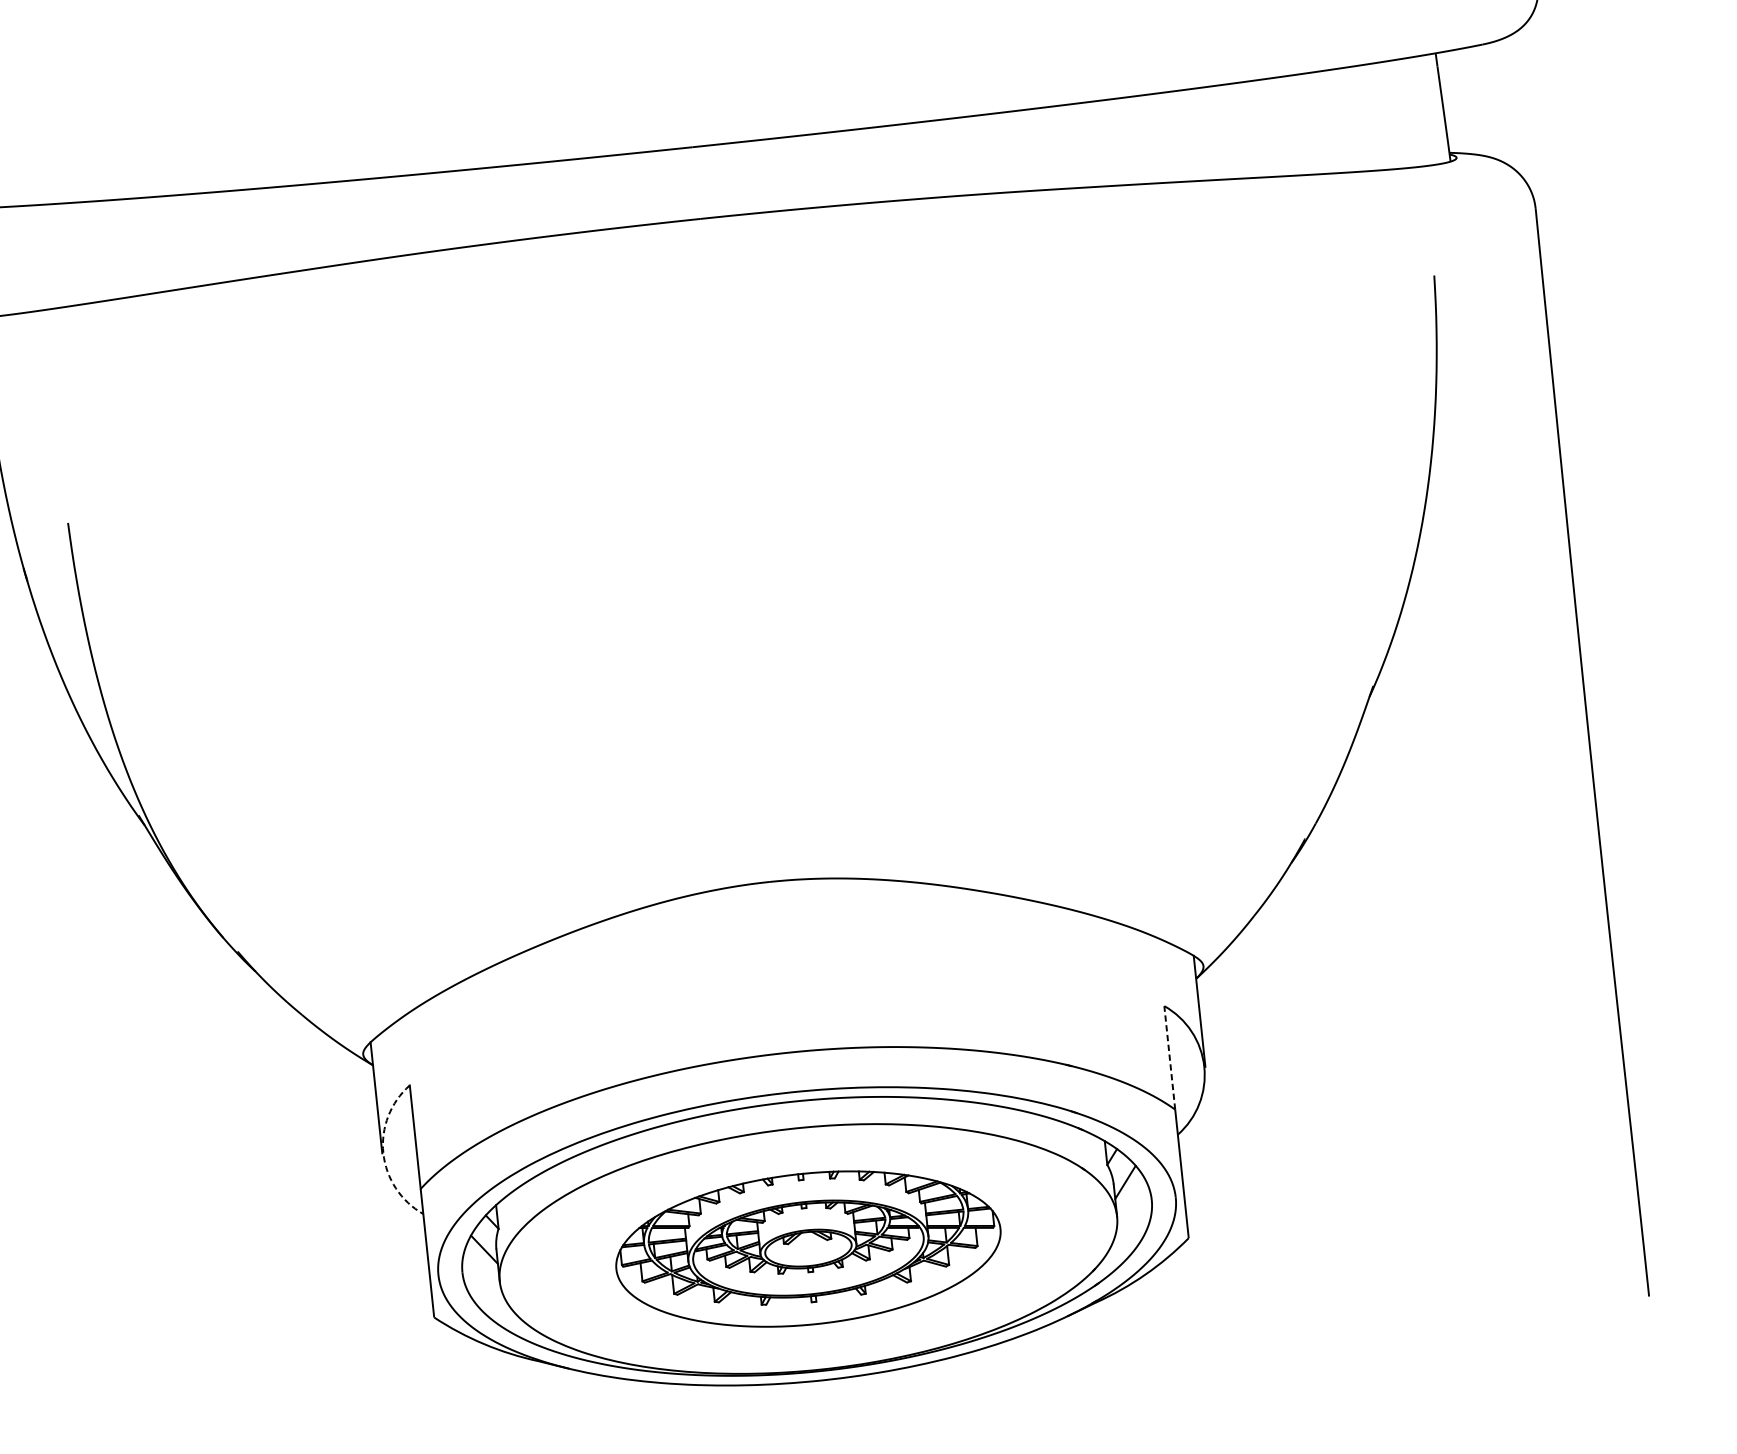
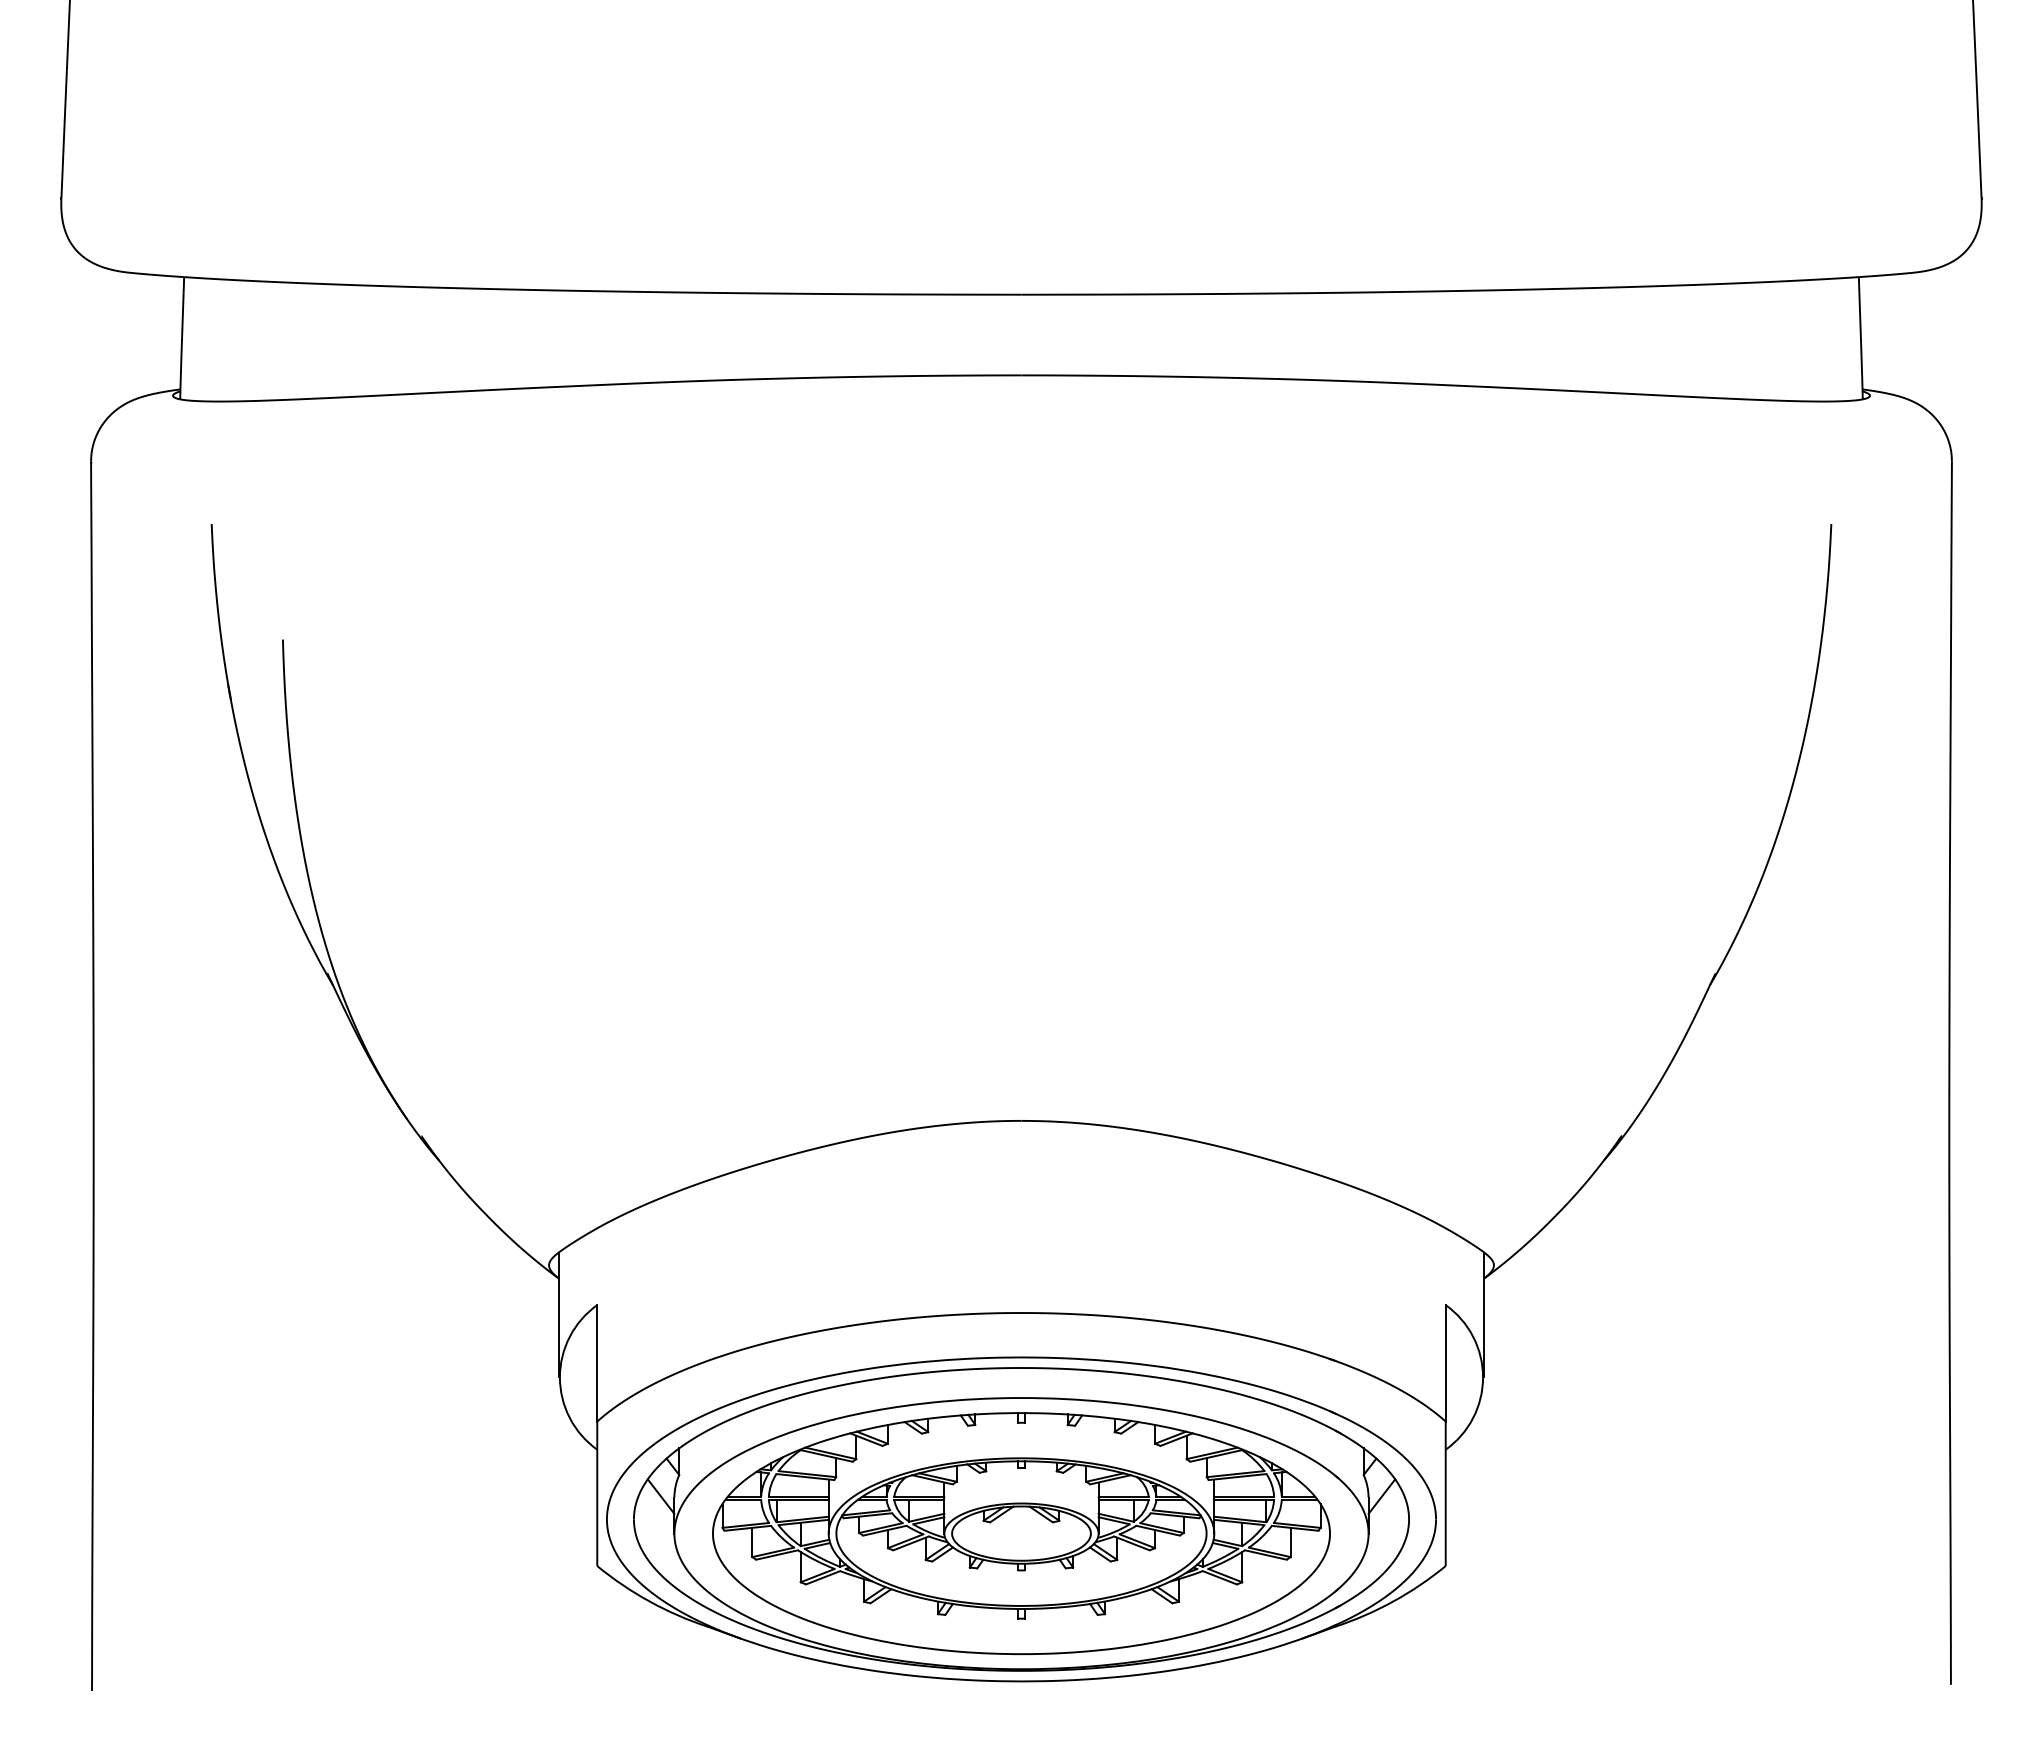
line: (1169, 1057) -> (1445, 1362), dashed -> solid
arc: (382, 1153) -> (559, 1377), dashed -> solid
part: (808, 1248) -> (1021, 1533), size x1.43

